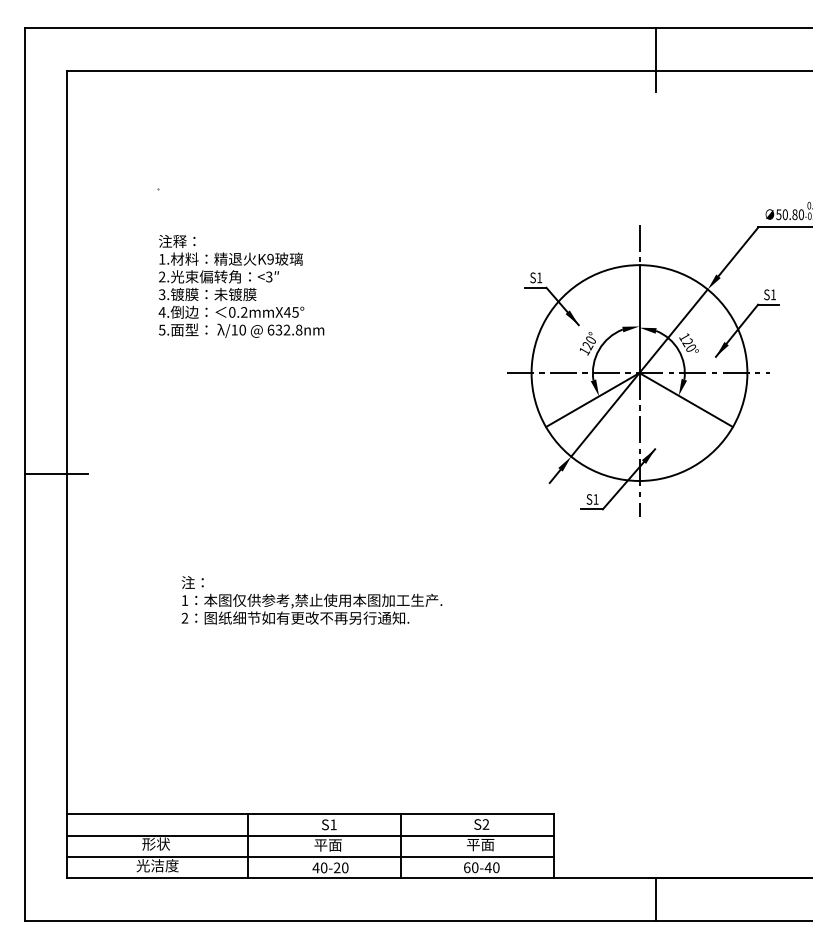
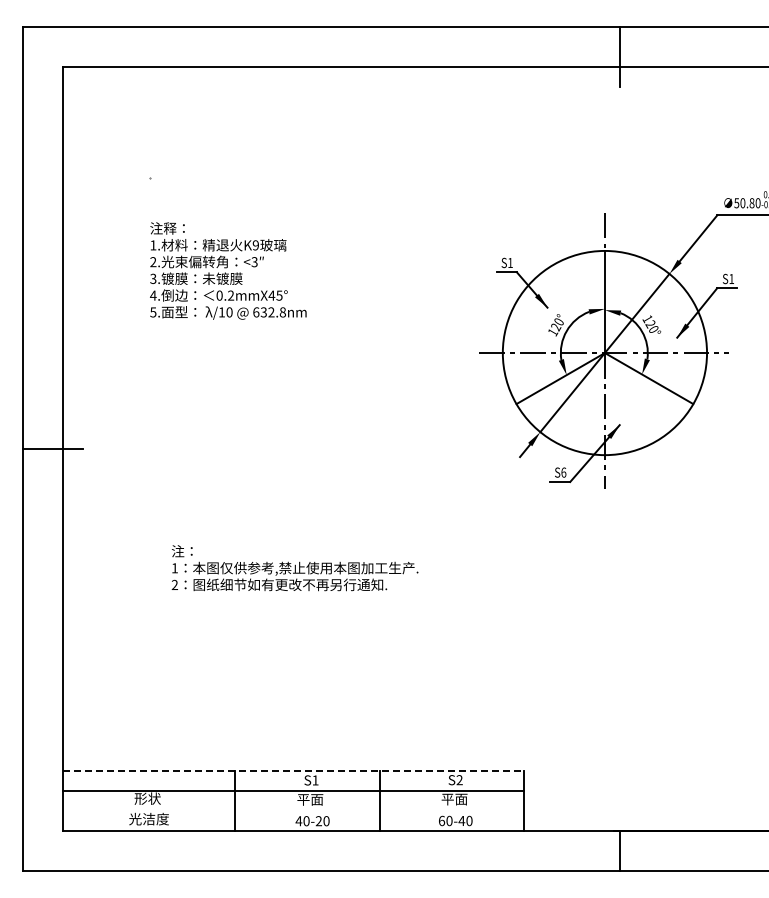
text: (595, 499) -> (563, 472), S1 -> S6
line: (311, 814) -> (294, 770), solid -> dashed
line: (310, 856) -> (293, 810), removed

